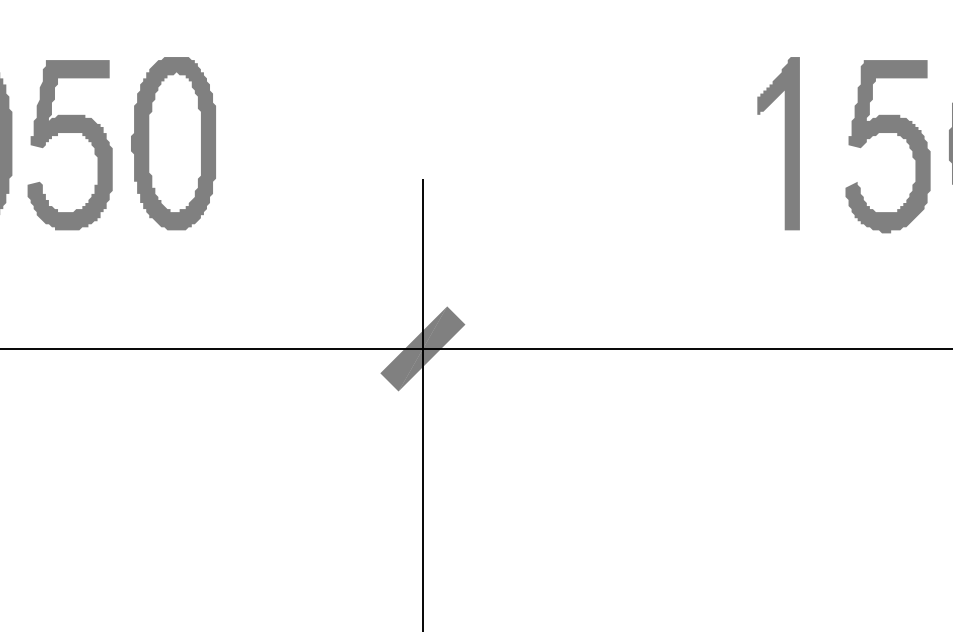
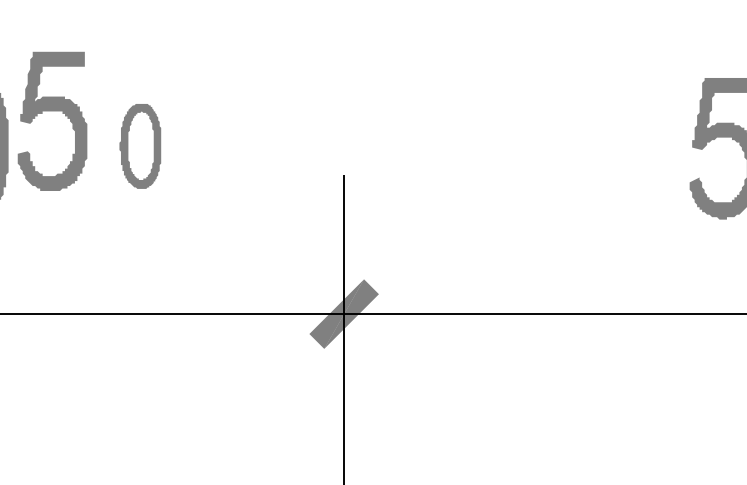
part: (69, 132) -> (52, 111), moved
part: (173, 143) -> (140, 146), size x0.6
fill: (778, 143) -> (634, 146), removed

